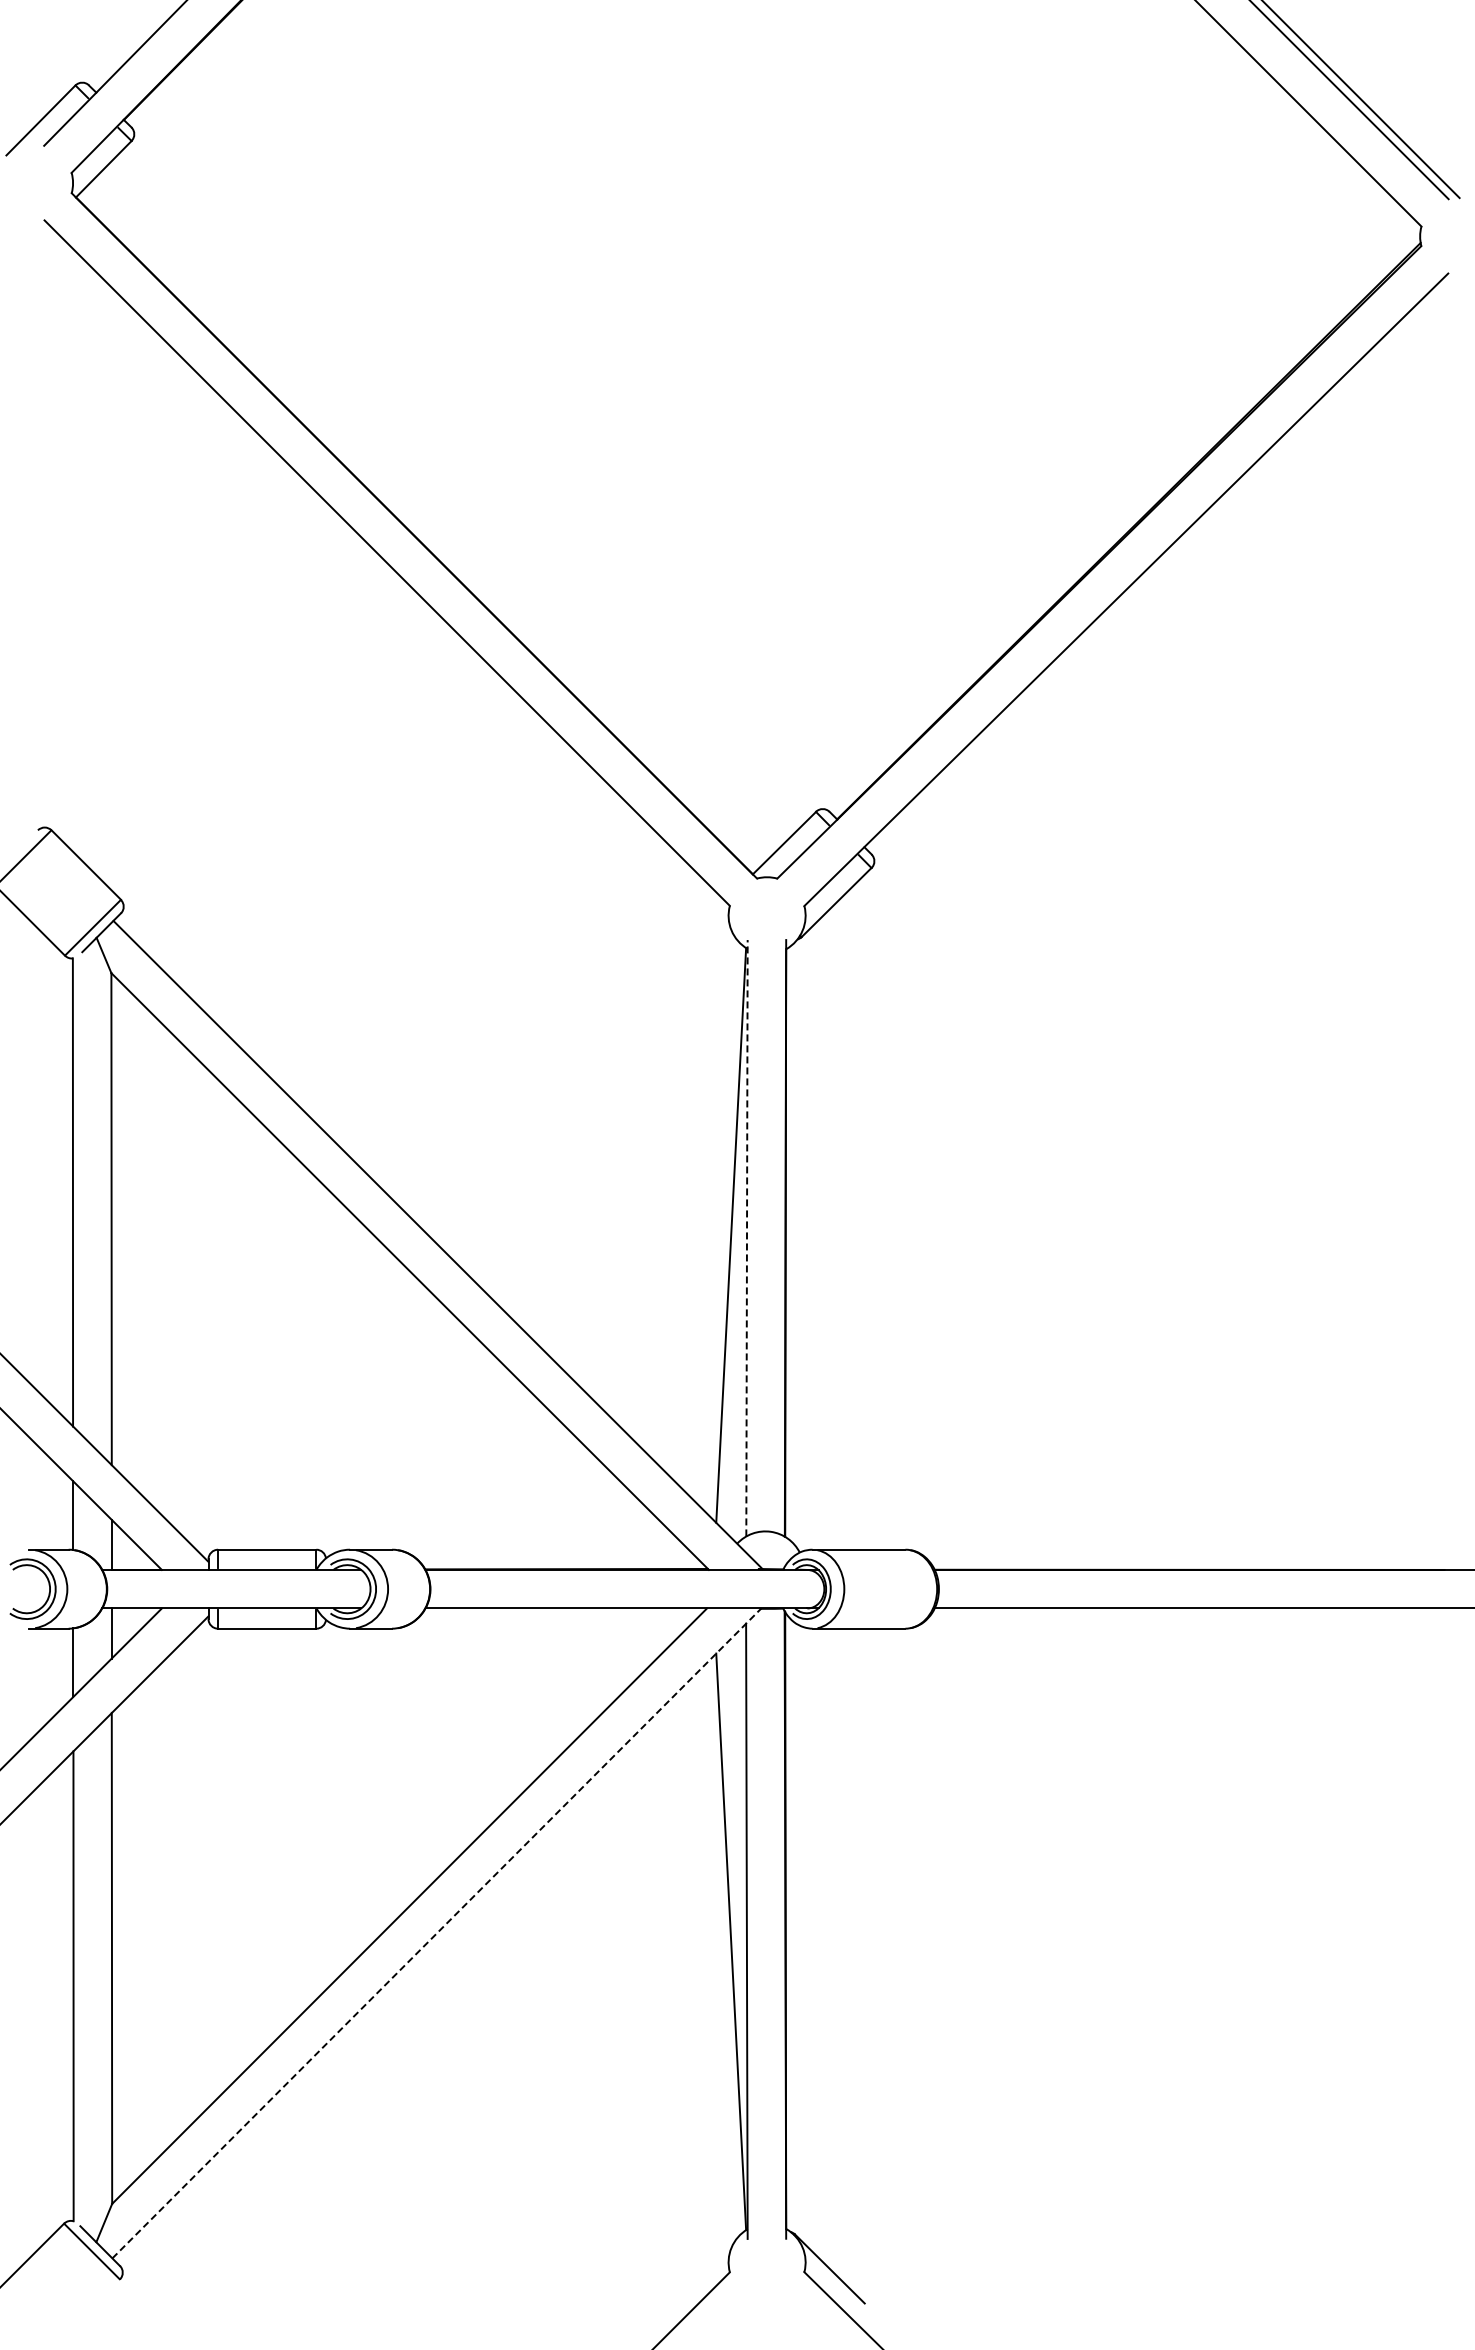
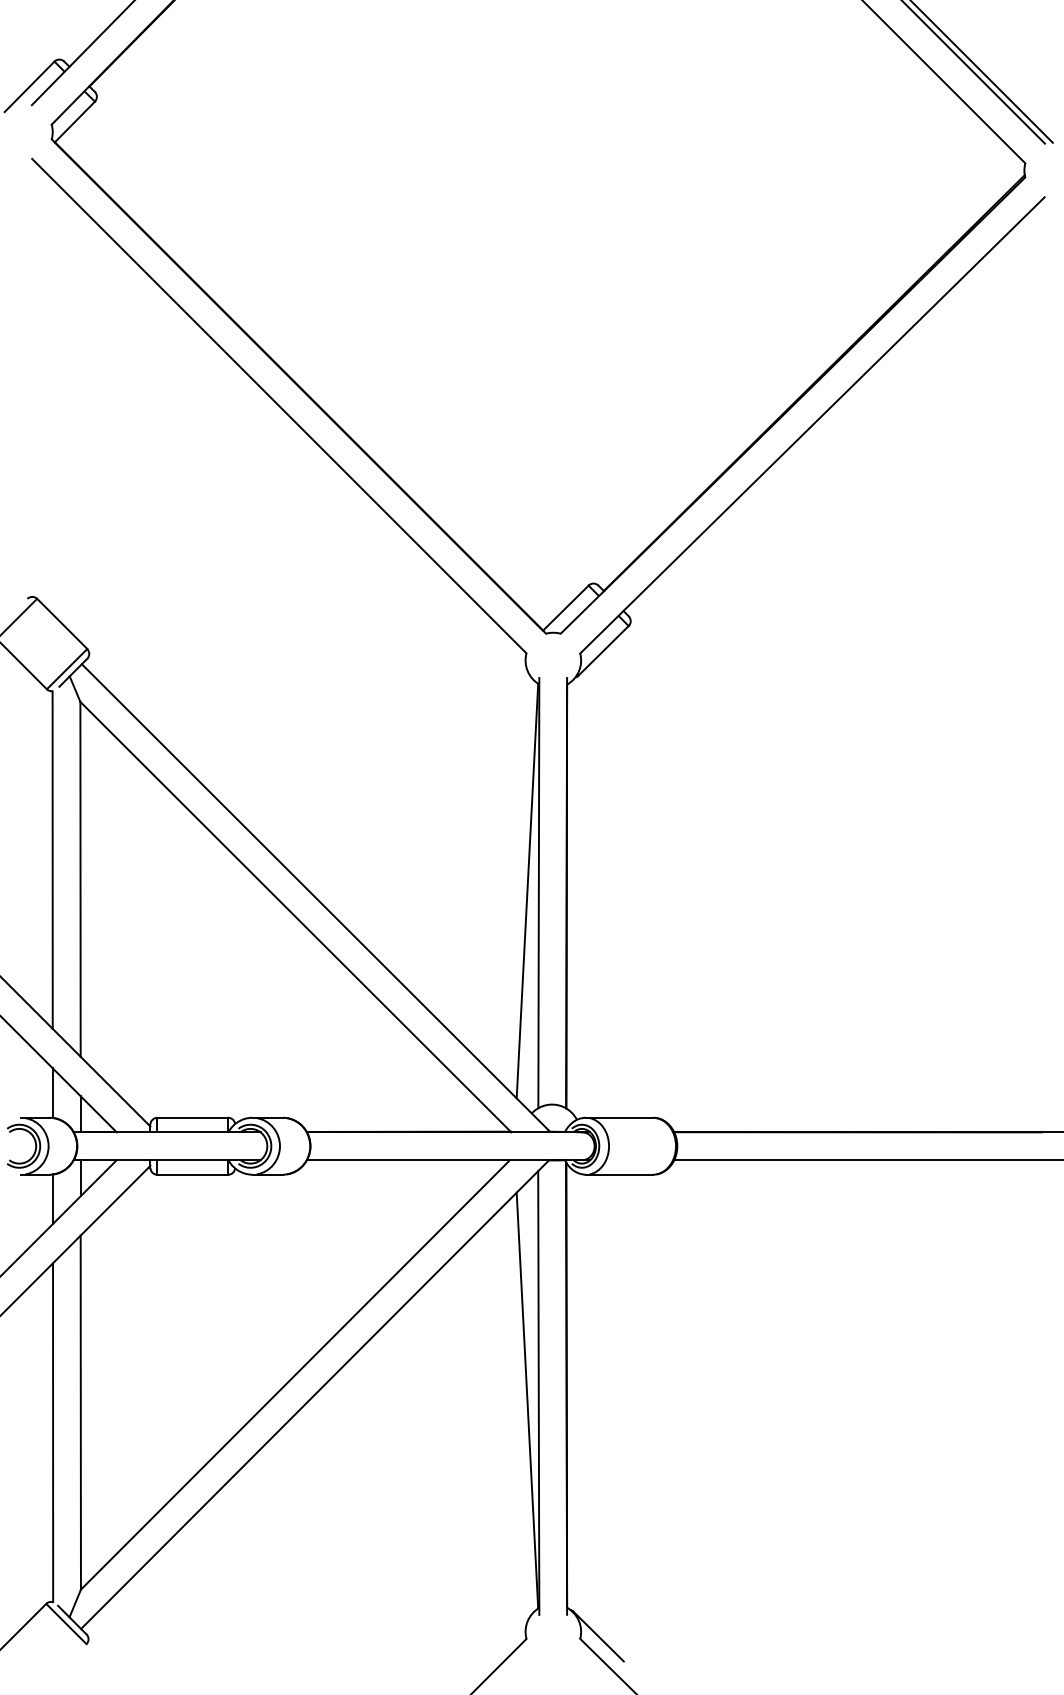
line: (746, 1237) -> (538, 892), dashed -> solid
line: (437, 1933) -> (315, 1394), dashed -> solid

